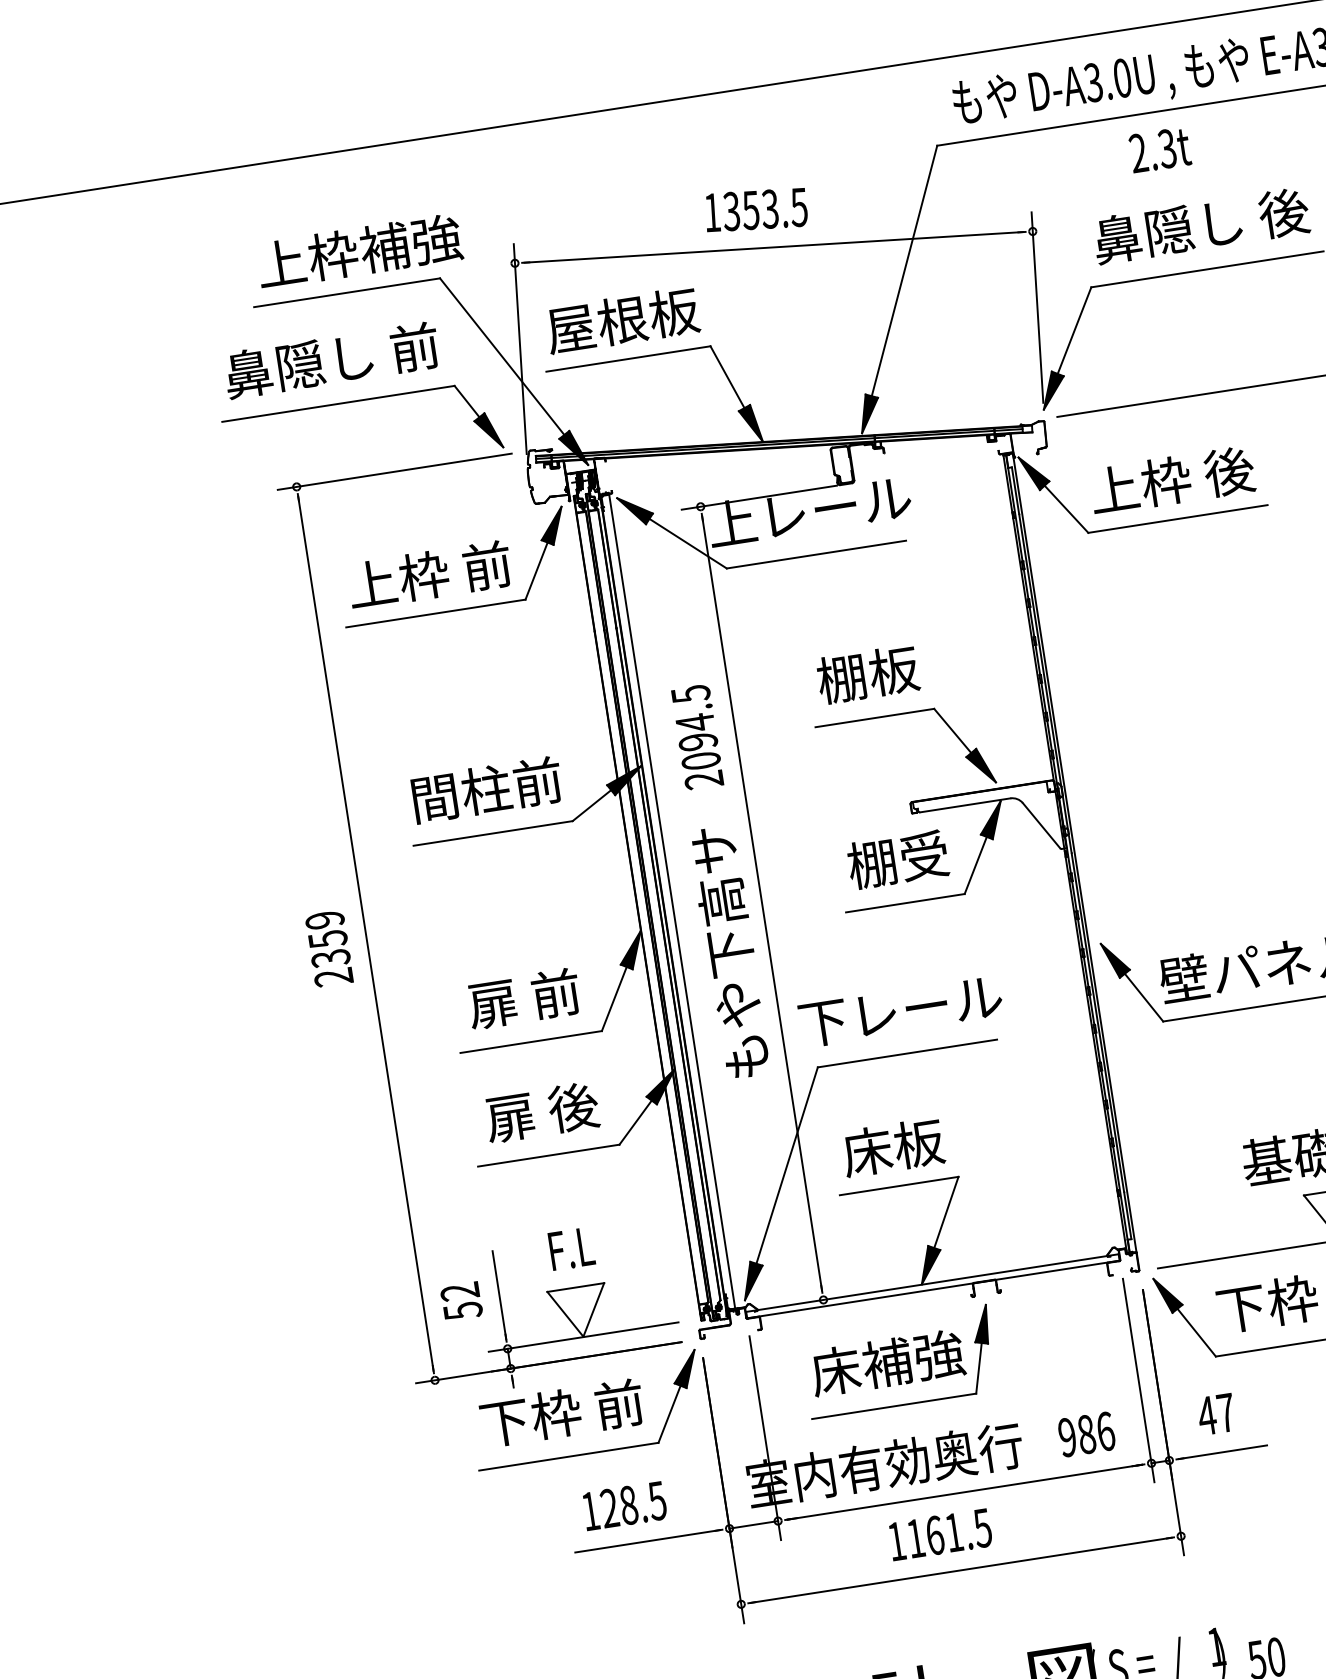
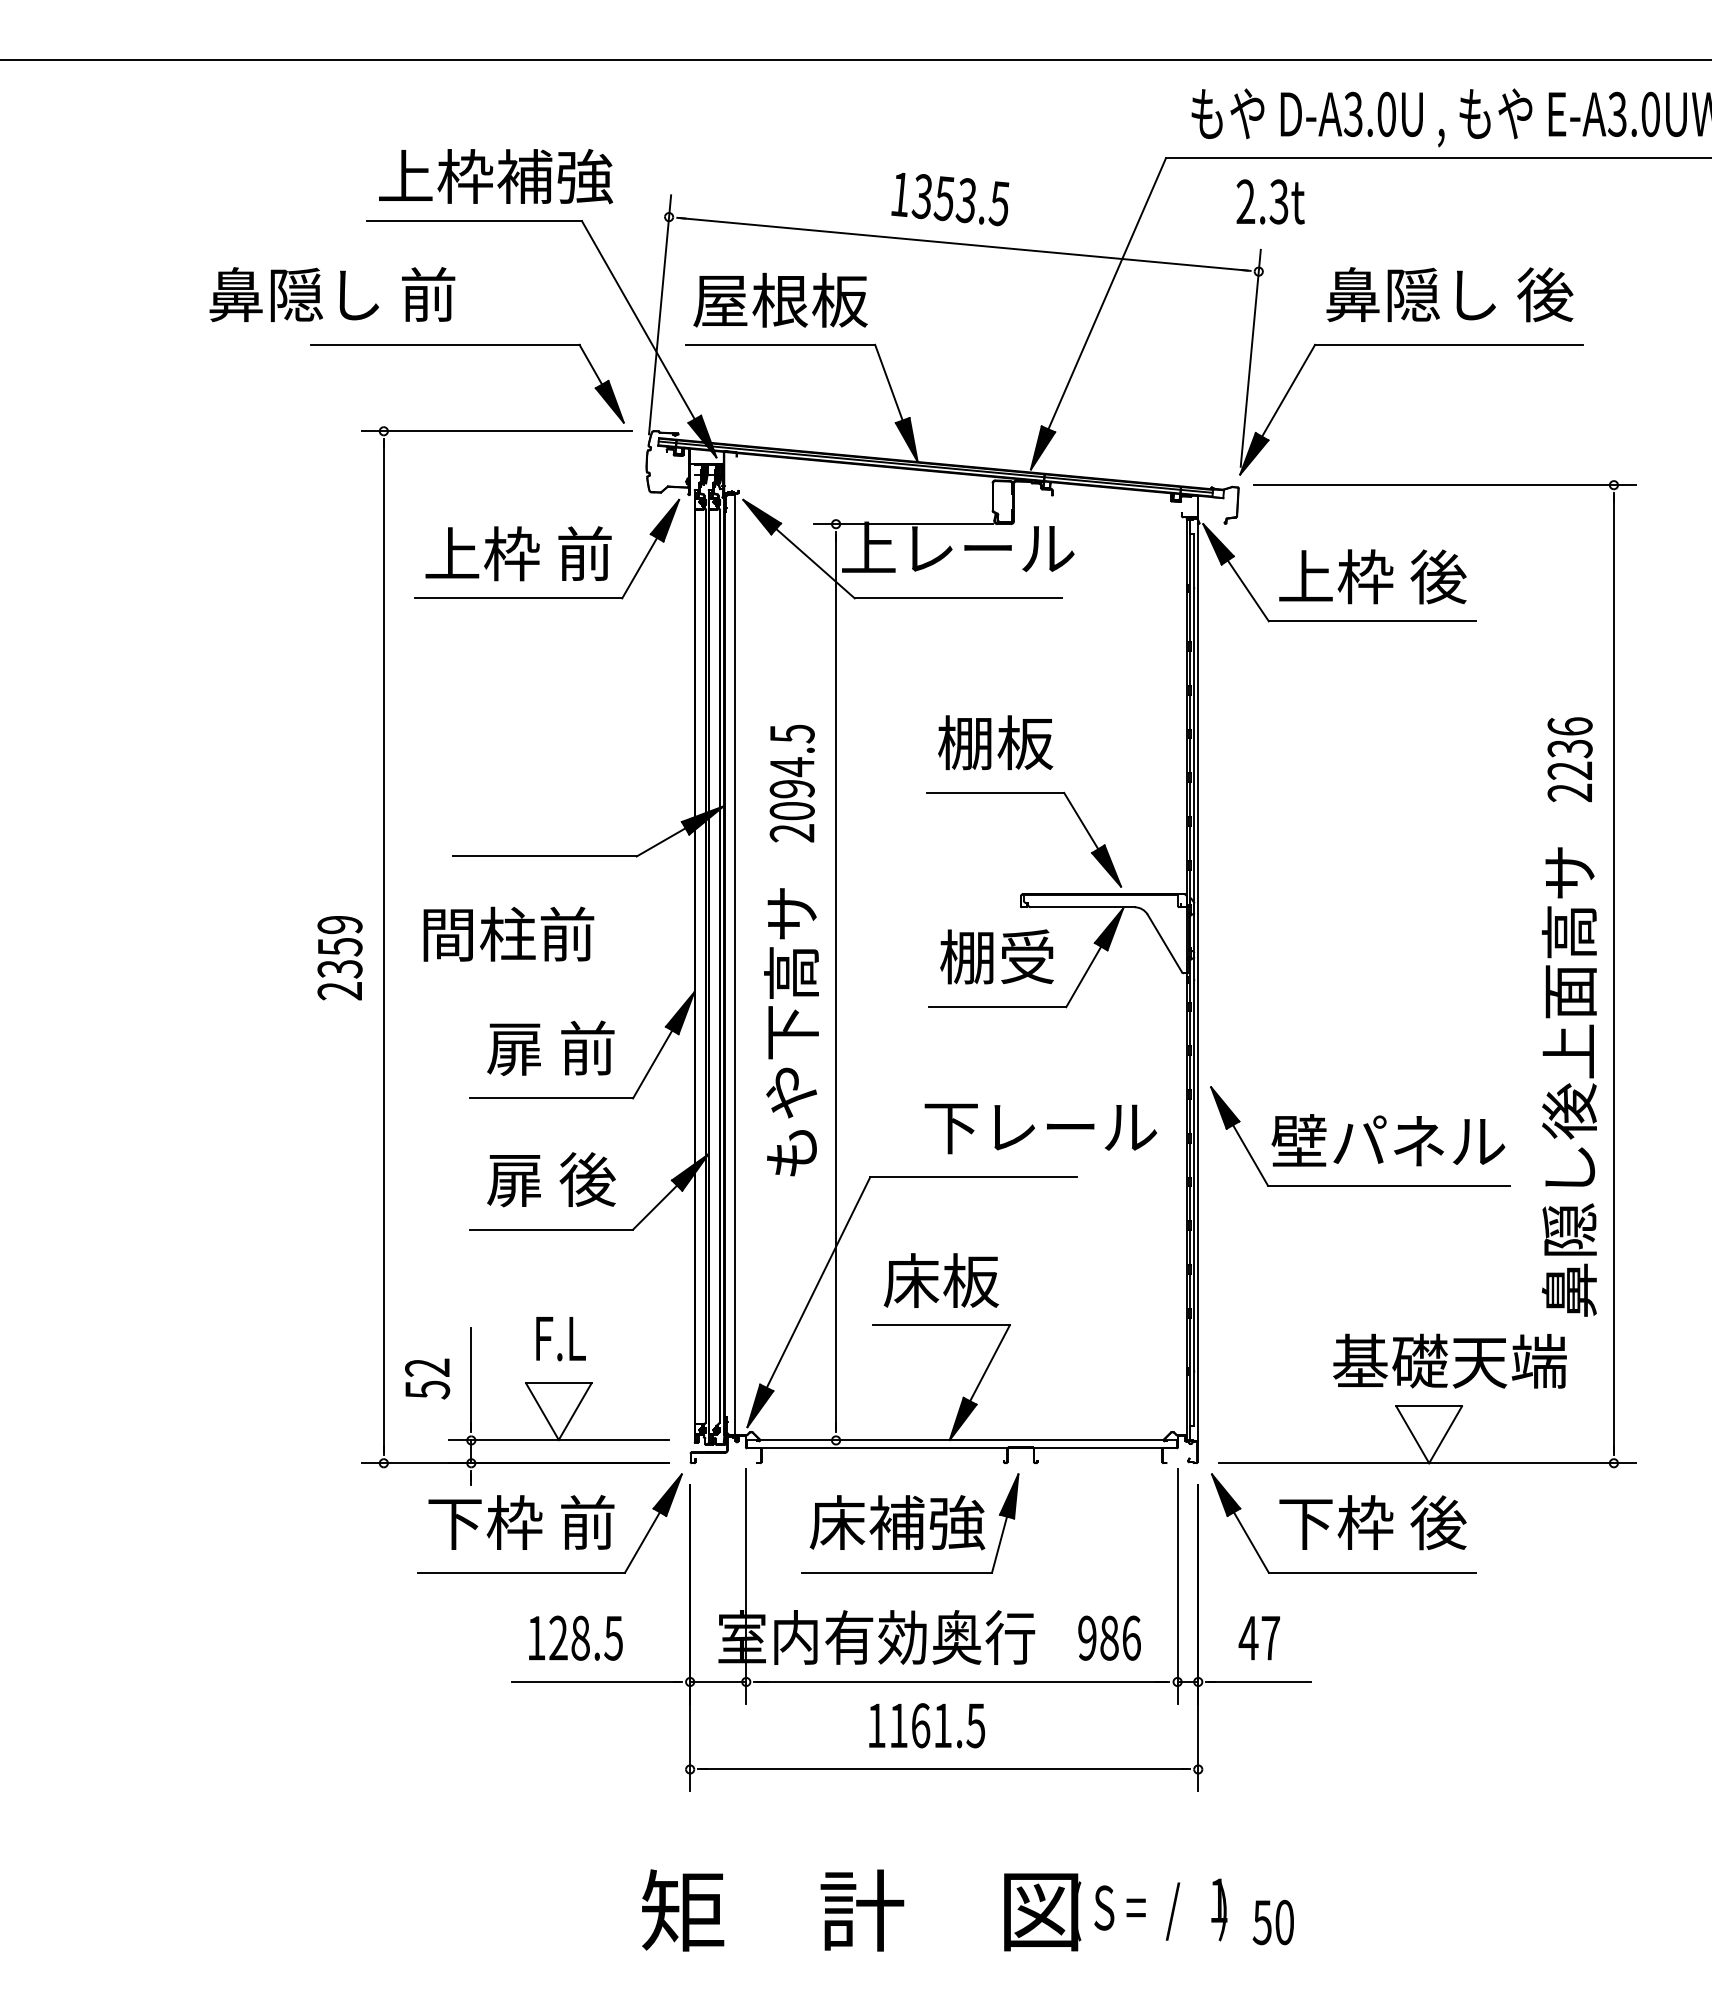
text: (1159, 149) -> (1270, 201), moved
text: (331, 360) -> (332, 294), moved
text: (486, 789) -> (508, 933), moved
text: (900, 1011) -> (1040, 1128), moved

